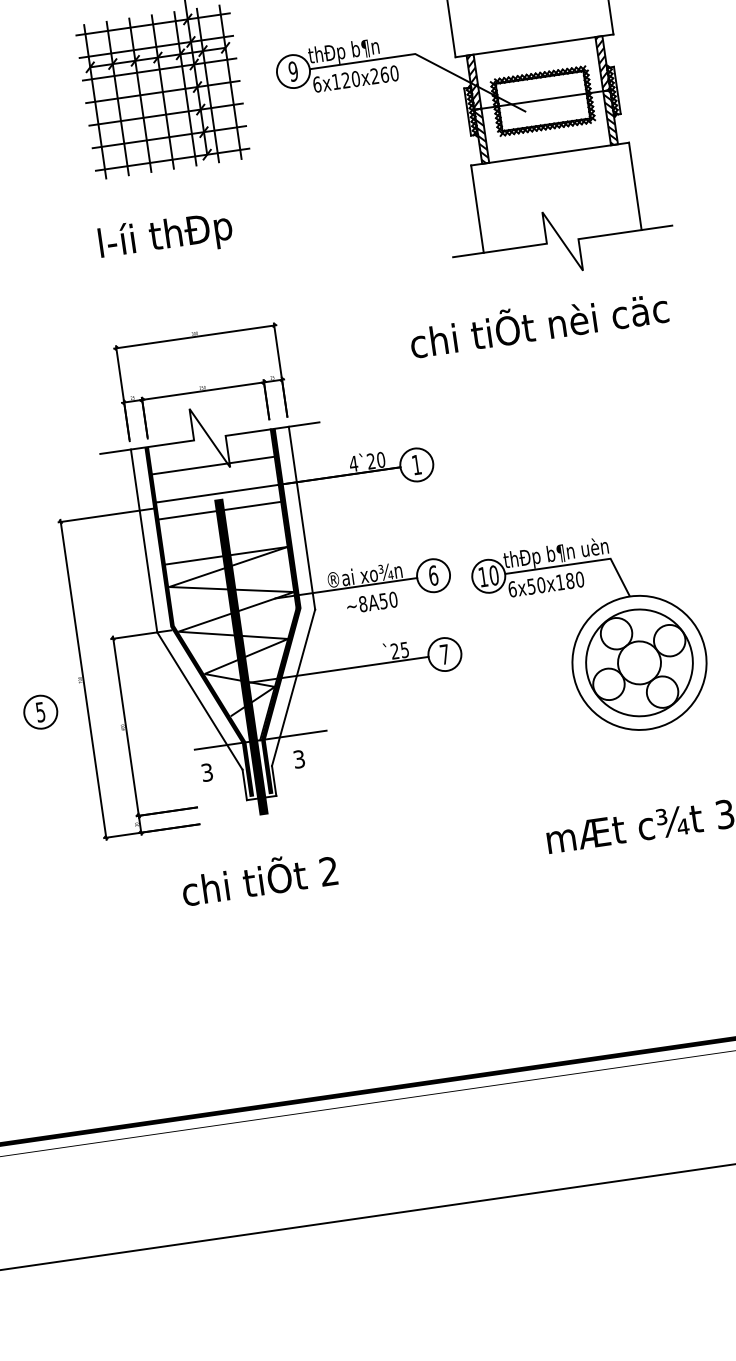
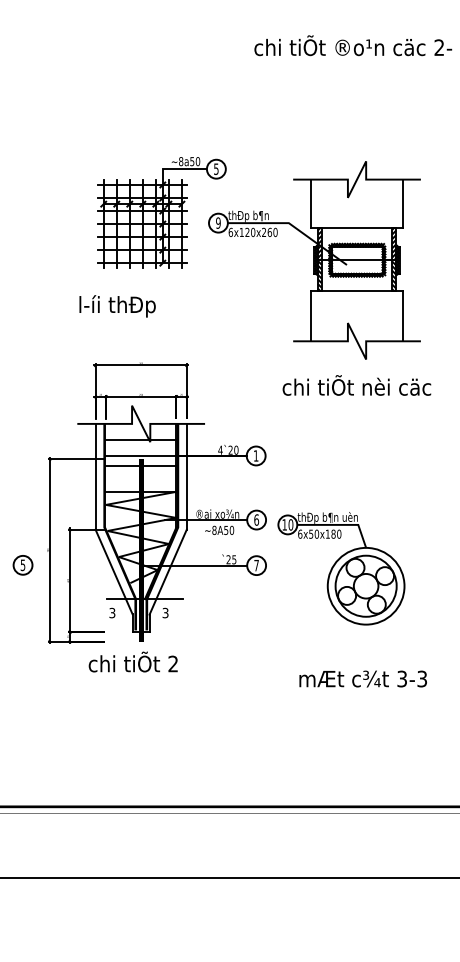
text: (165, 237) -> (117, 306), moved
text: (538, 323) -> (356, 385), moved
text: (257, 877) -> (132, 661), moved

